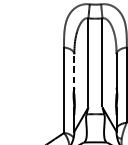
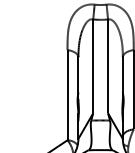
line: (74, 74) -> (78, 78), dashed -> solid

